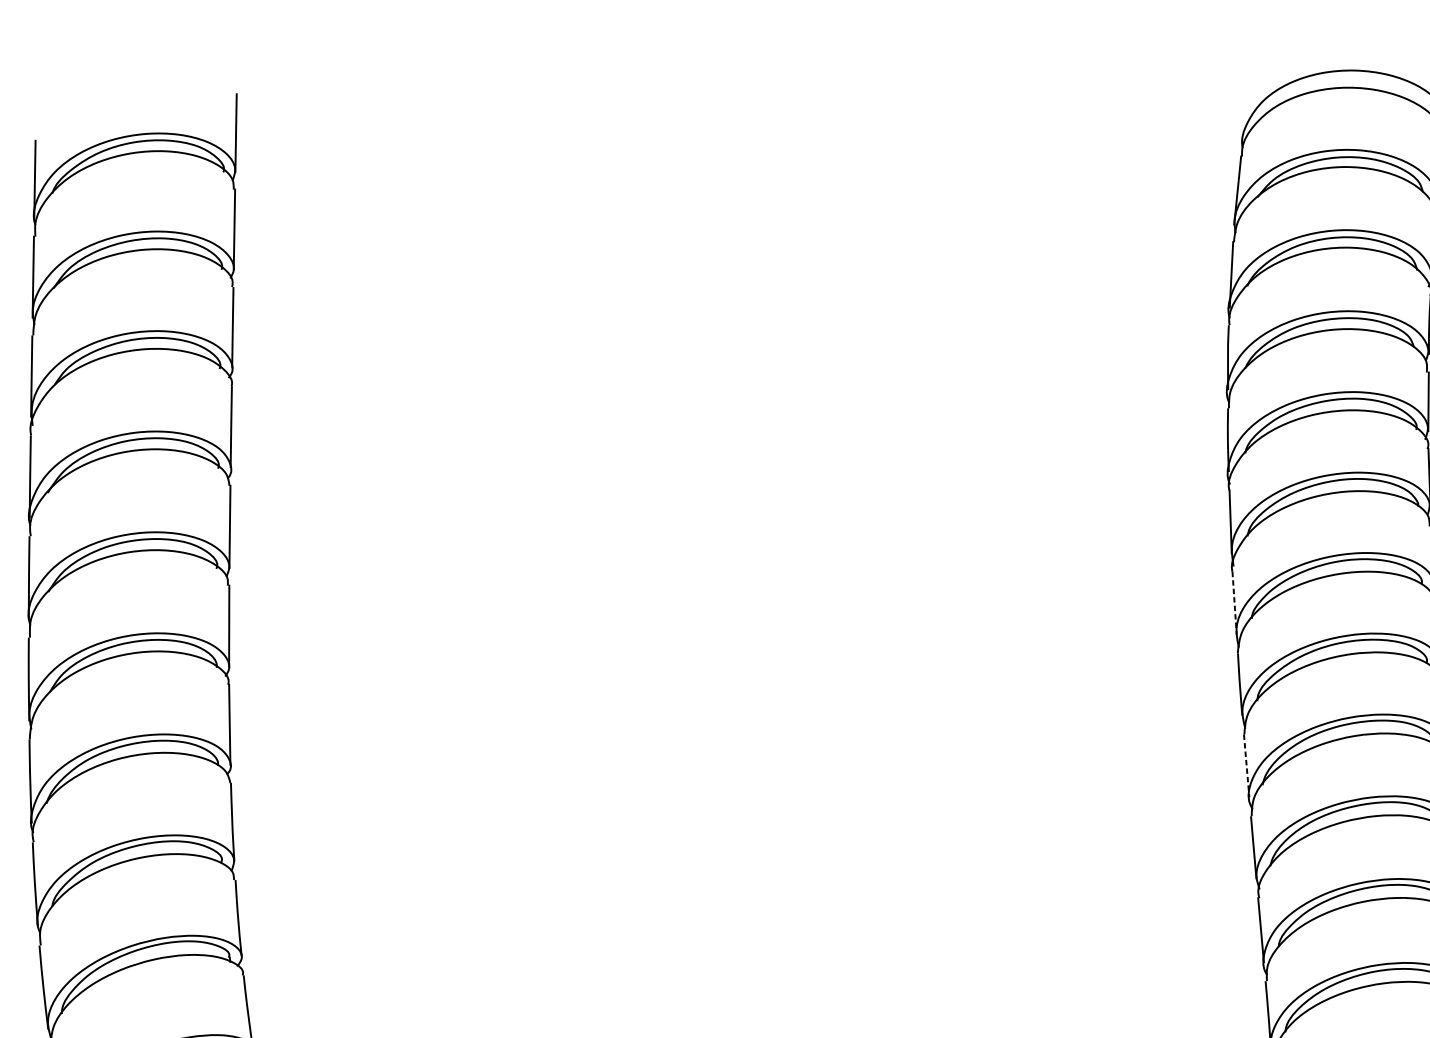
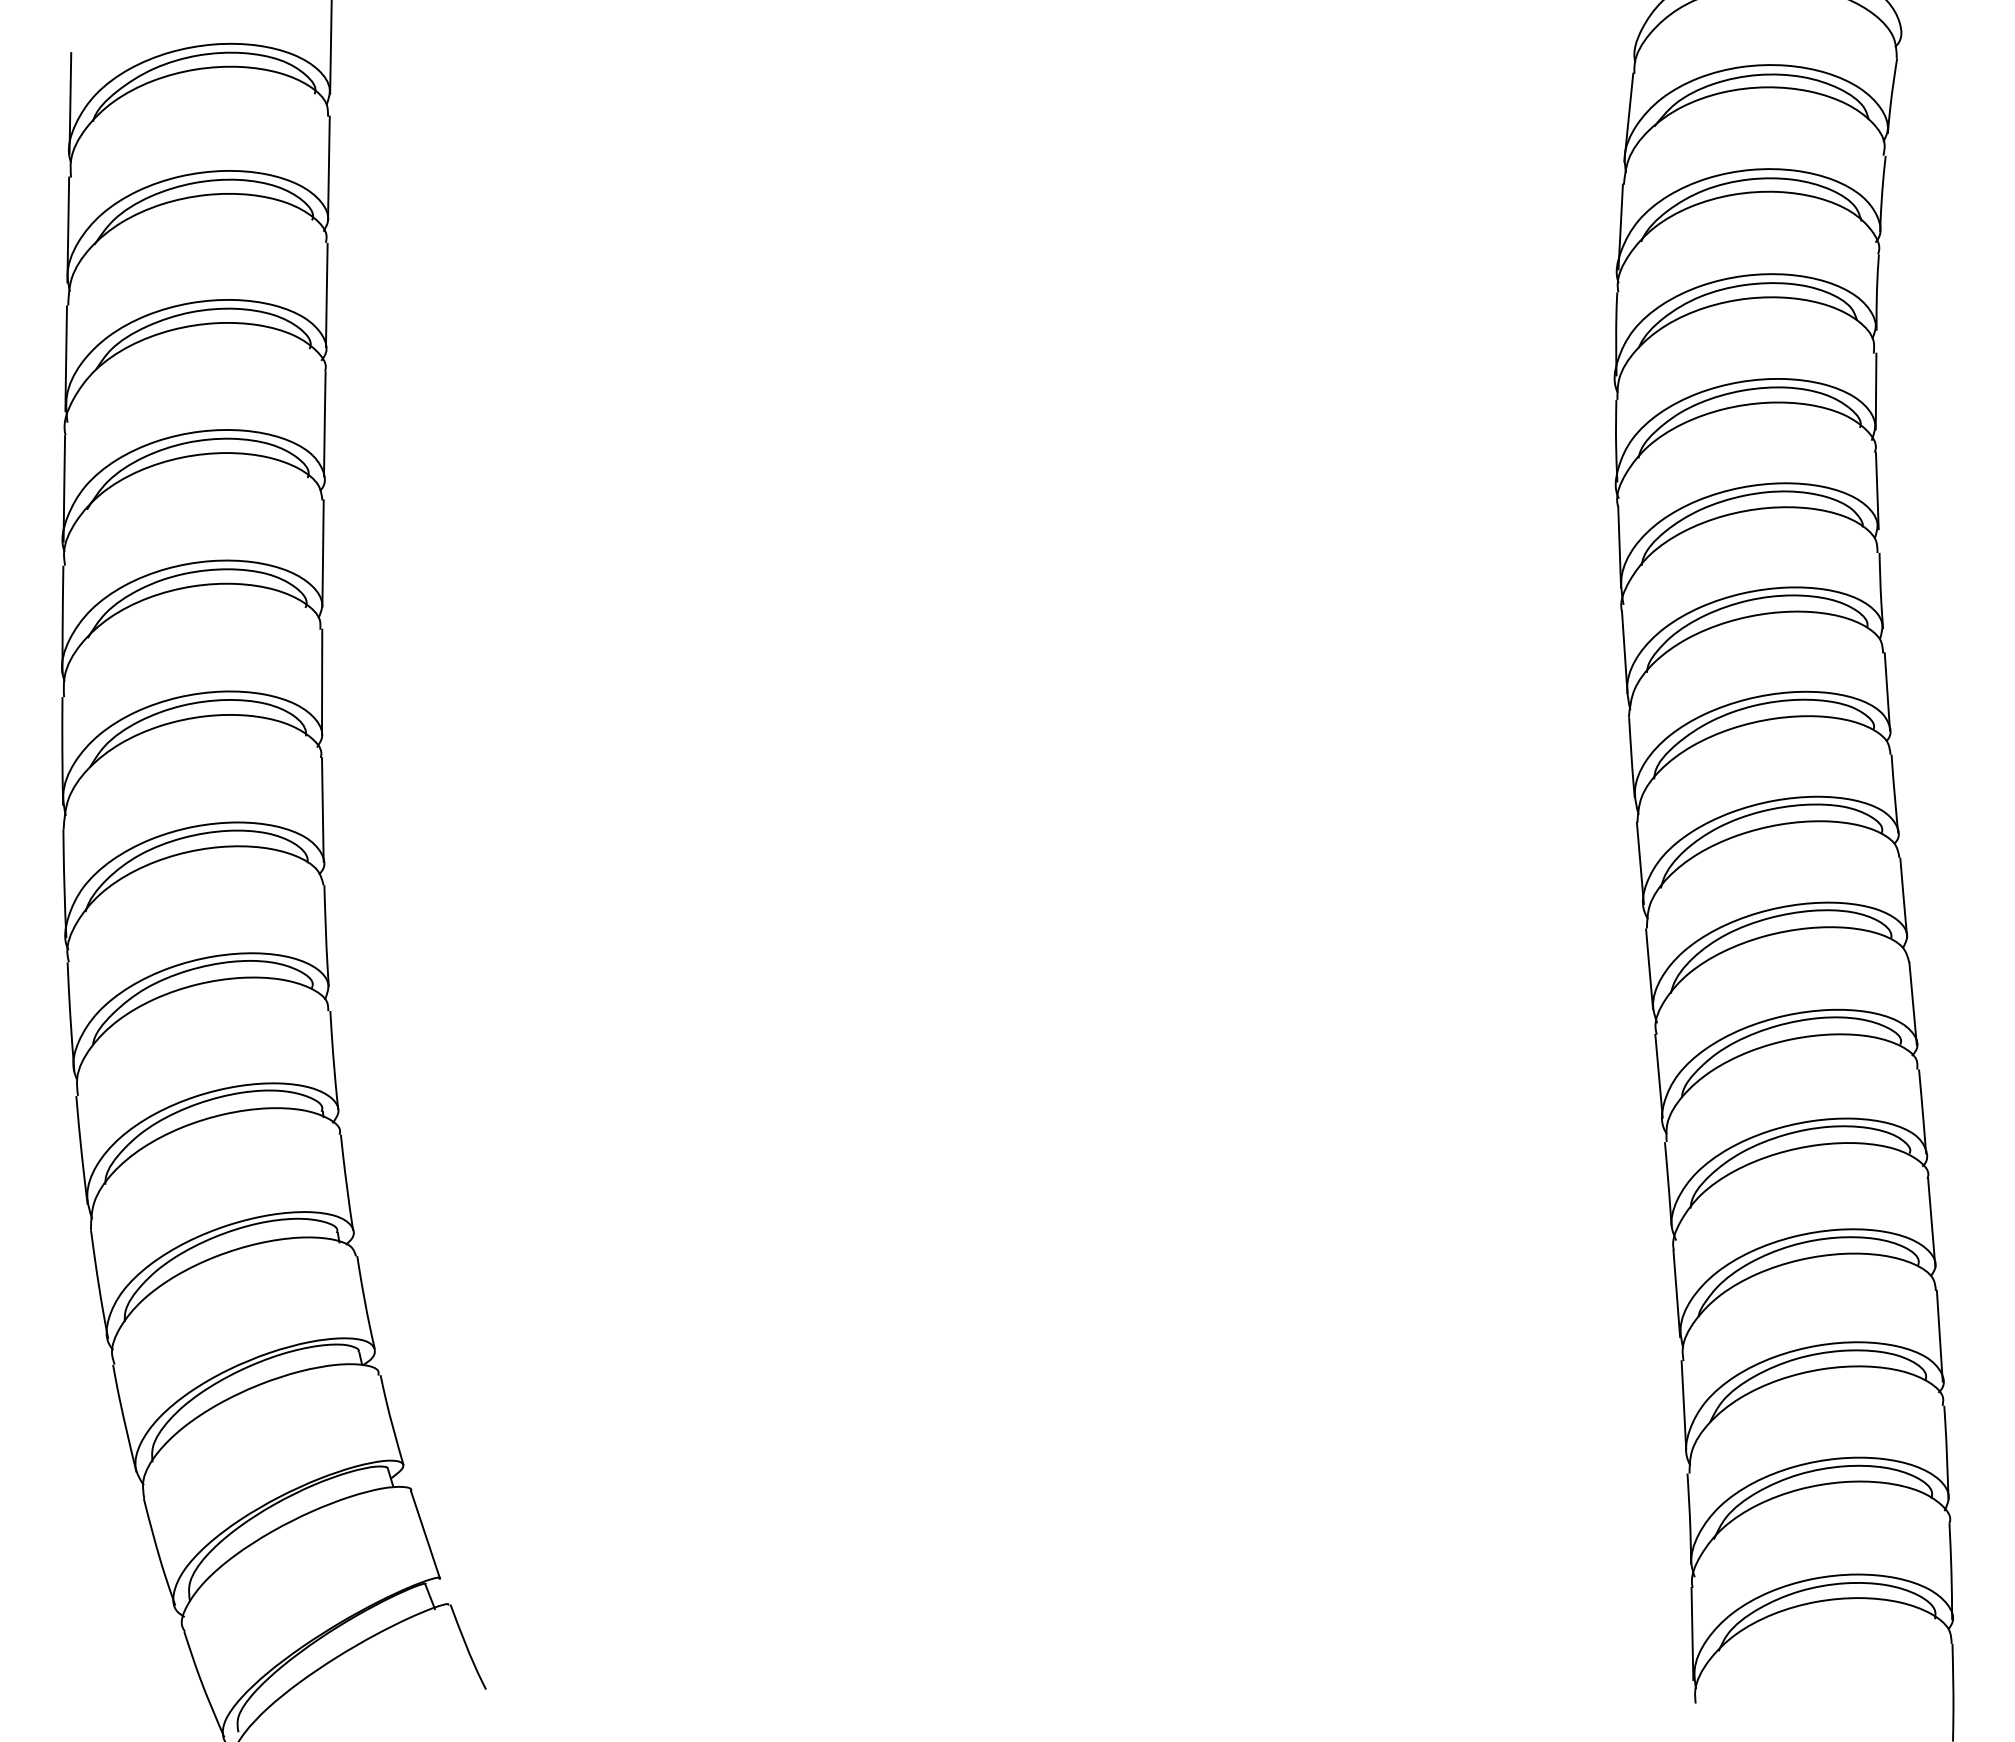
line: (1234, 603) -> (1624, 652), dashed -> solid
line: (1246, 766) -> (1640, 863), dashed -> solid

